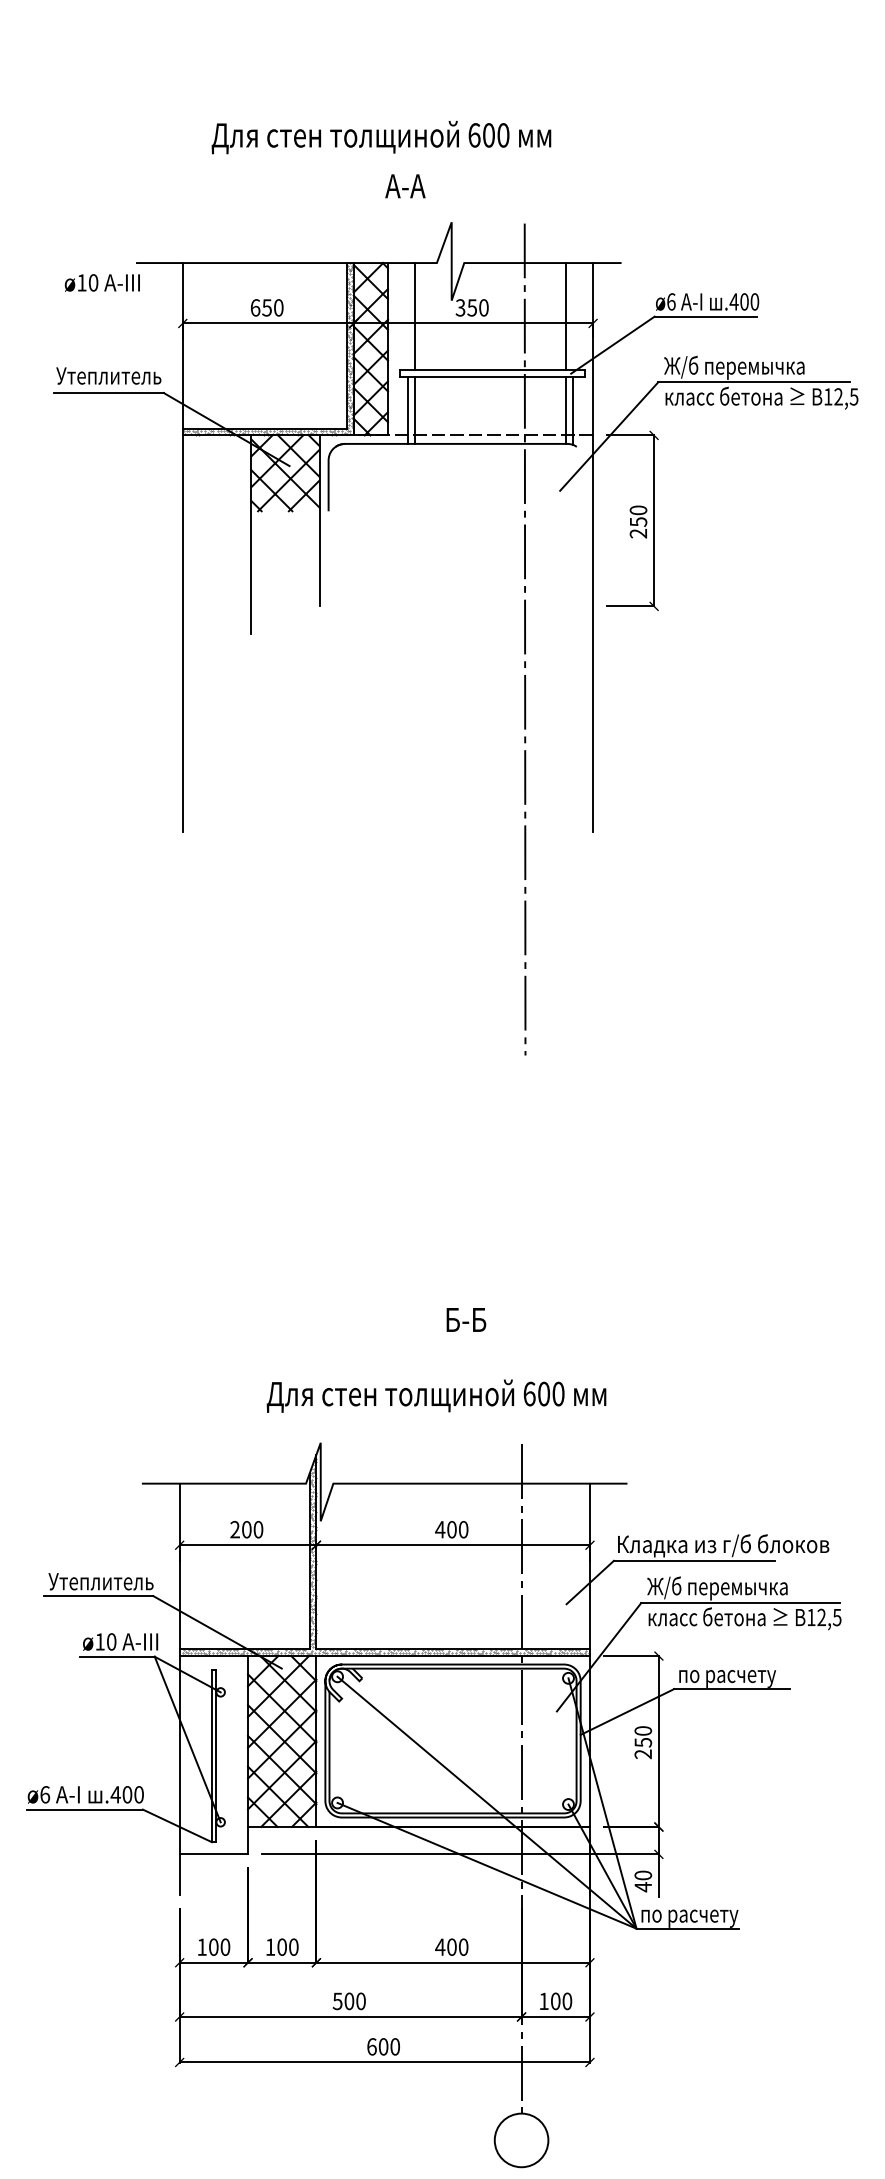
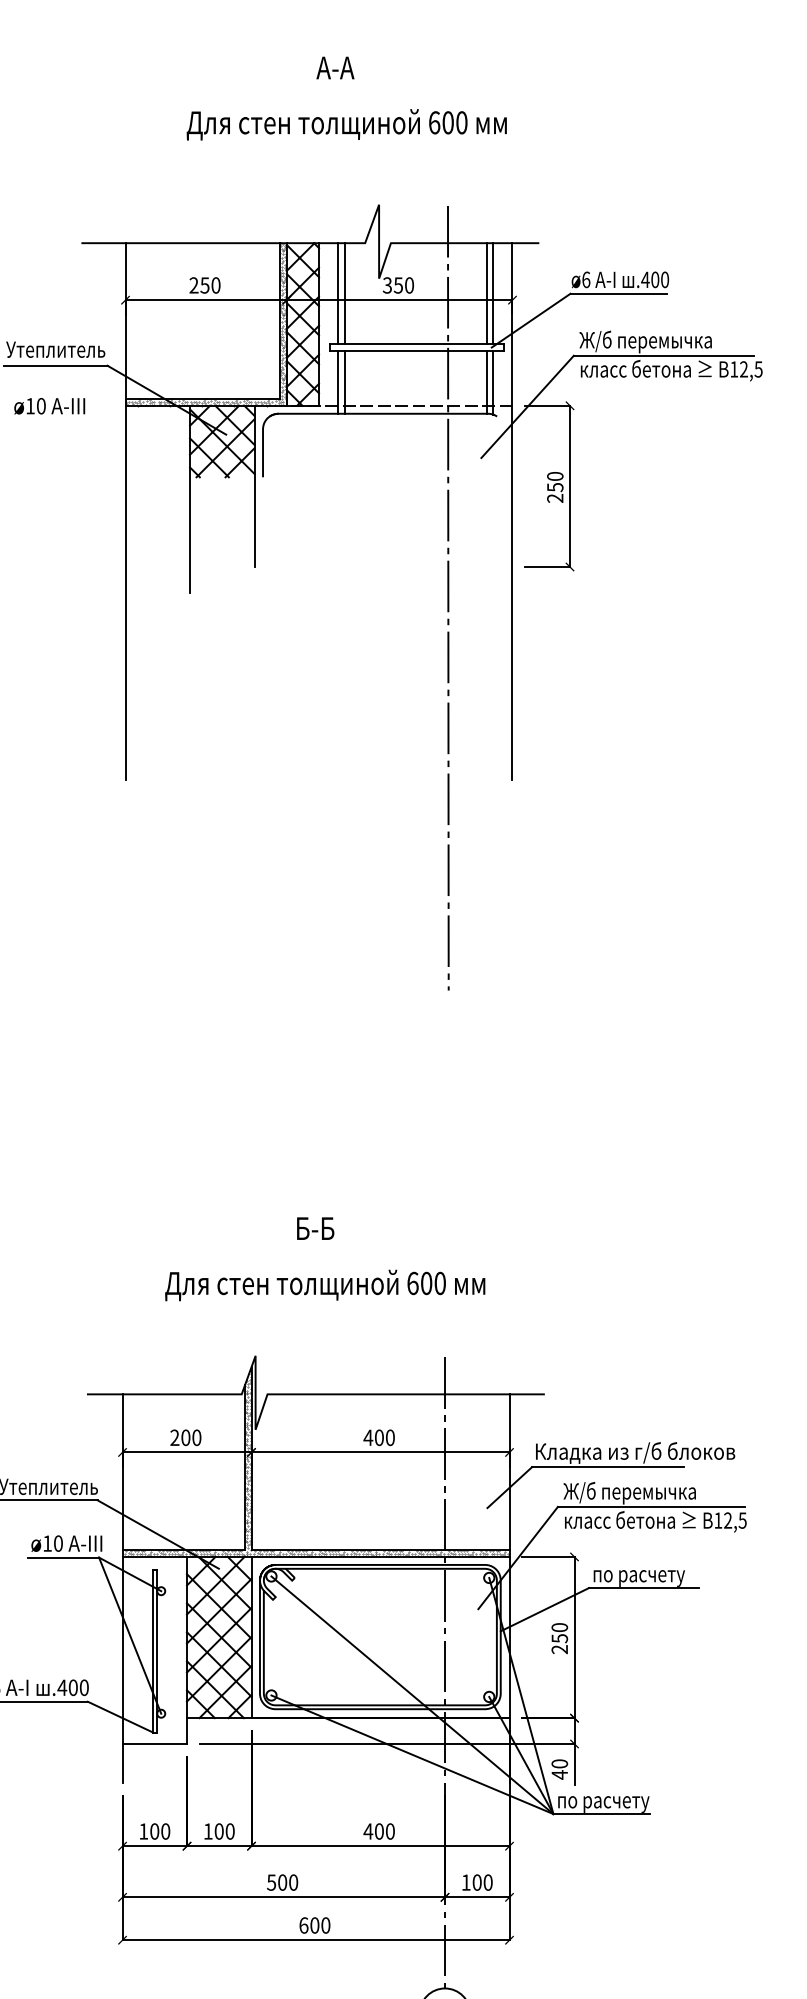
text: (381, 137) -> (346, 124), moved
text: (405, 186) -> (335, 68), moved
text: (101, 282) -> (48, 405), moved
text: (255, 307) -> (194, 285), 650 -> 250
line: (408, 316) -> (338, 293), added
line: (572, 316) -> (493, 293), added
text: (466, 1319) -> (315, 1228), moved
text: (436, 1395) -> (325, 1284), moved

